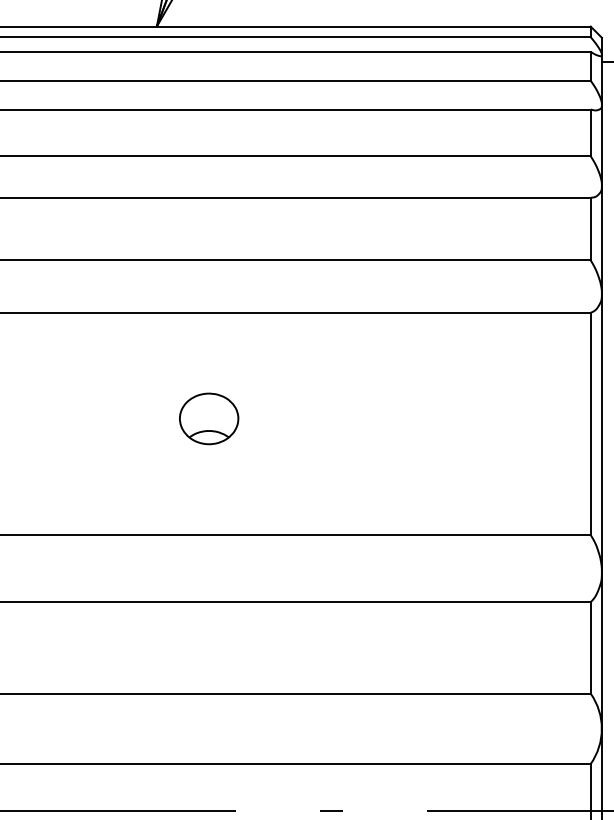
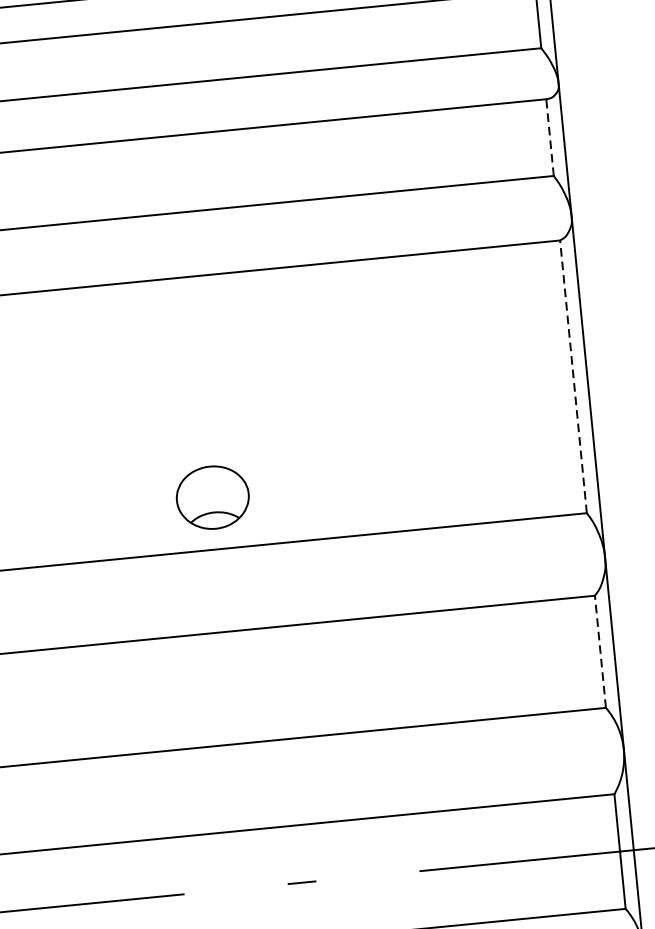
line: (590, 228) -> (549, 136), solid -> dashed
part: (209, 418) -> (213, 497), moved
line: (590, 423) -> (573, 376), solid -> dashed
line: (590, 647) -> (600, 651), solid -> dashed

